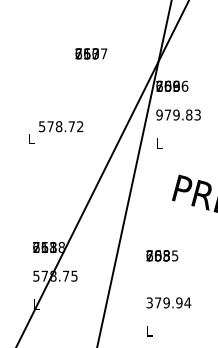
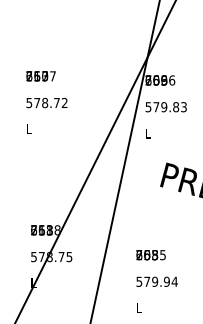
text: (90, 54) -> (40, 76), moved
text: (159, 114) -> (148, 106), 979.83 -> 579.83
text: (60, 126) -> (46, 102), moved
text: (161, 256) -> (150, 255), moved
text: (149, 301) -> (139, 280), 379.94 -> 579.94

